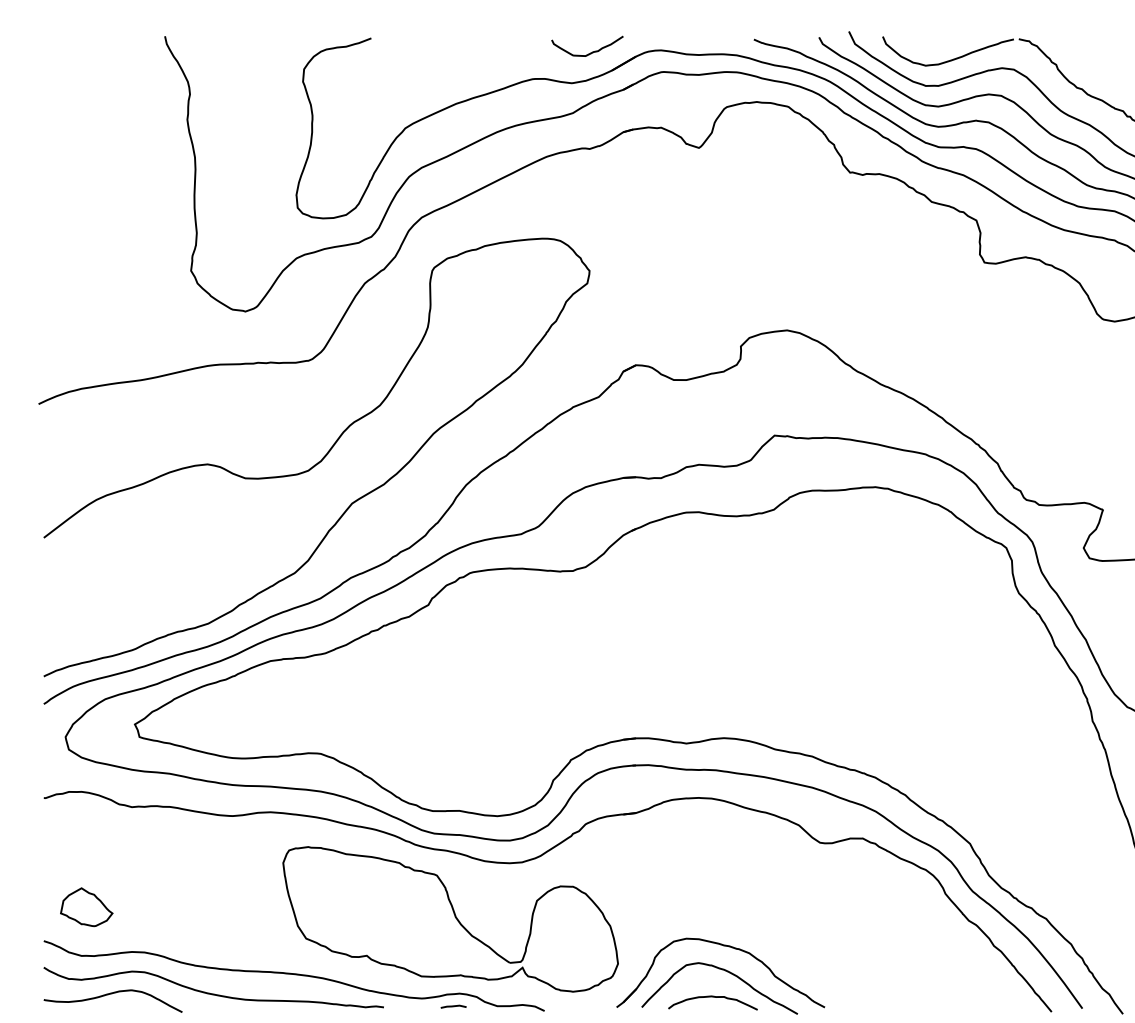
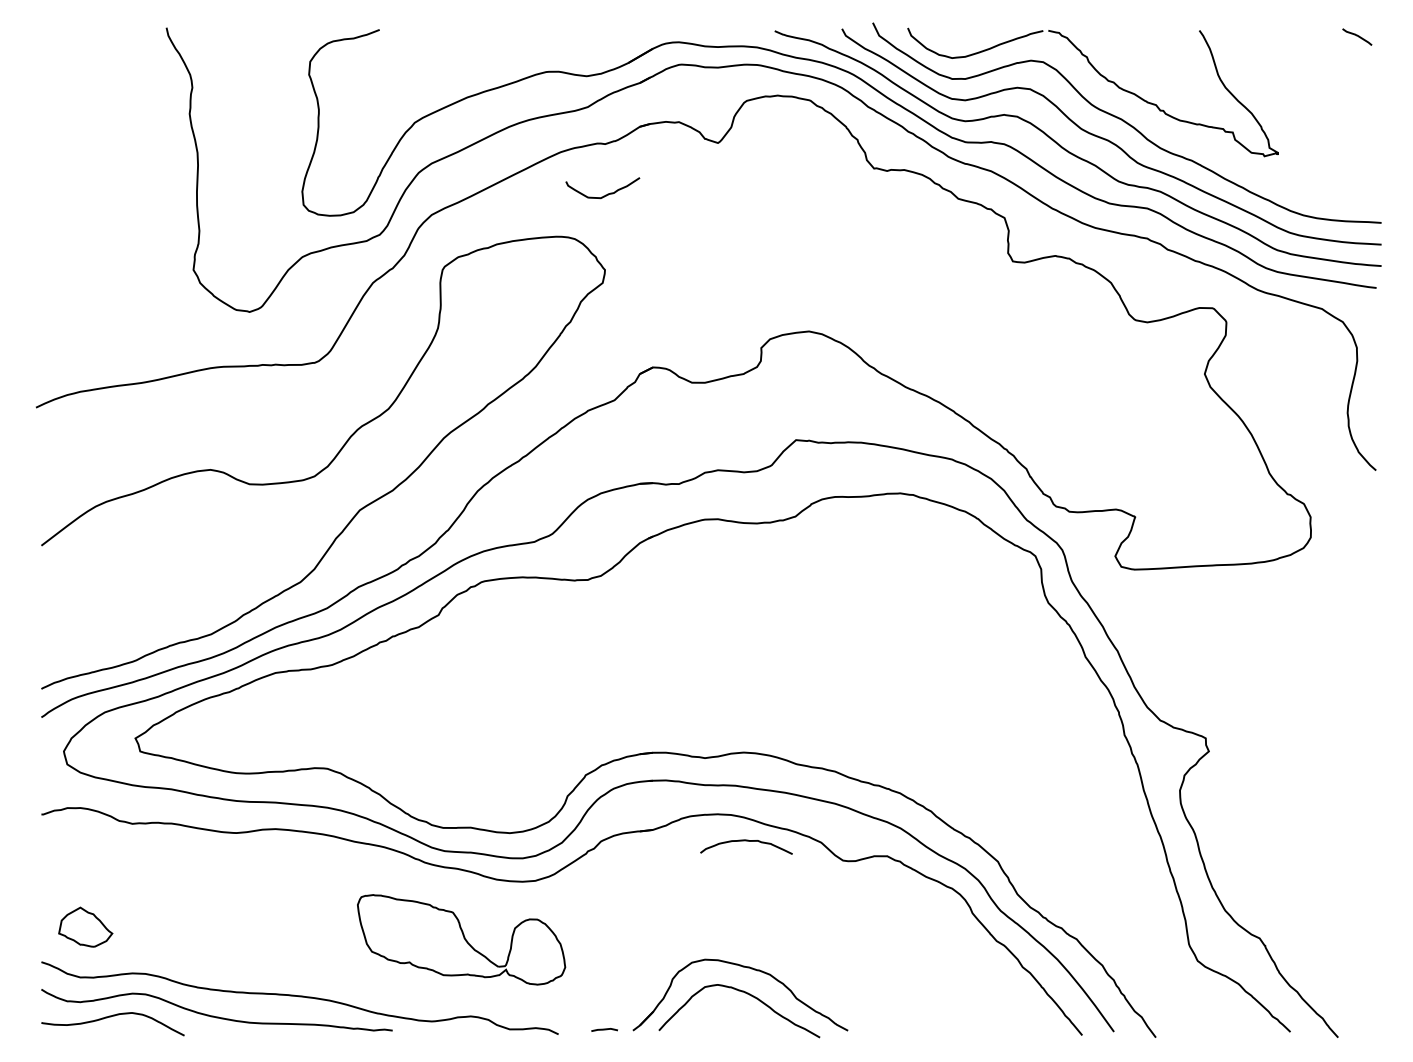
curve: (590, 52) -> (605, 194), moved
part: (450, 919) -> (461, 939), size x0.6
curve: (713, 997) -> (746, 841), moved
line: (453, 1006) -> (604, 1029), moved

